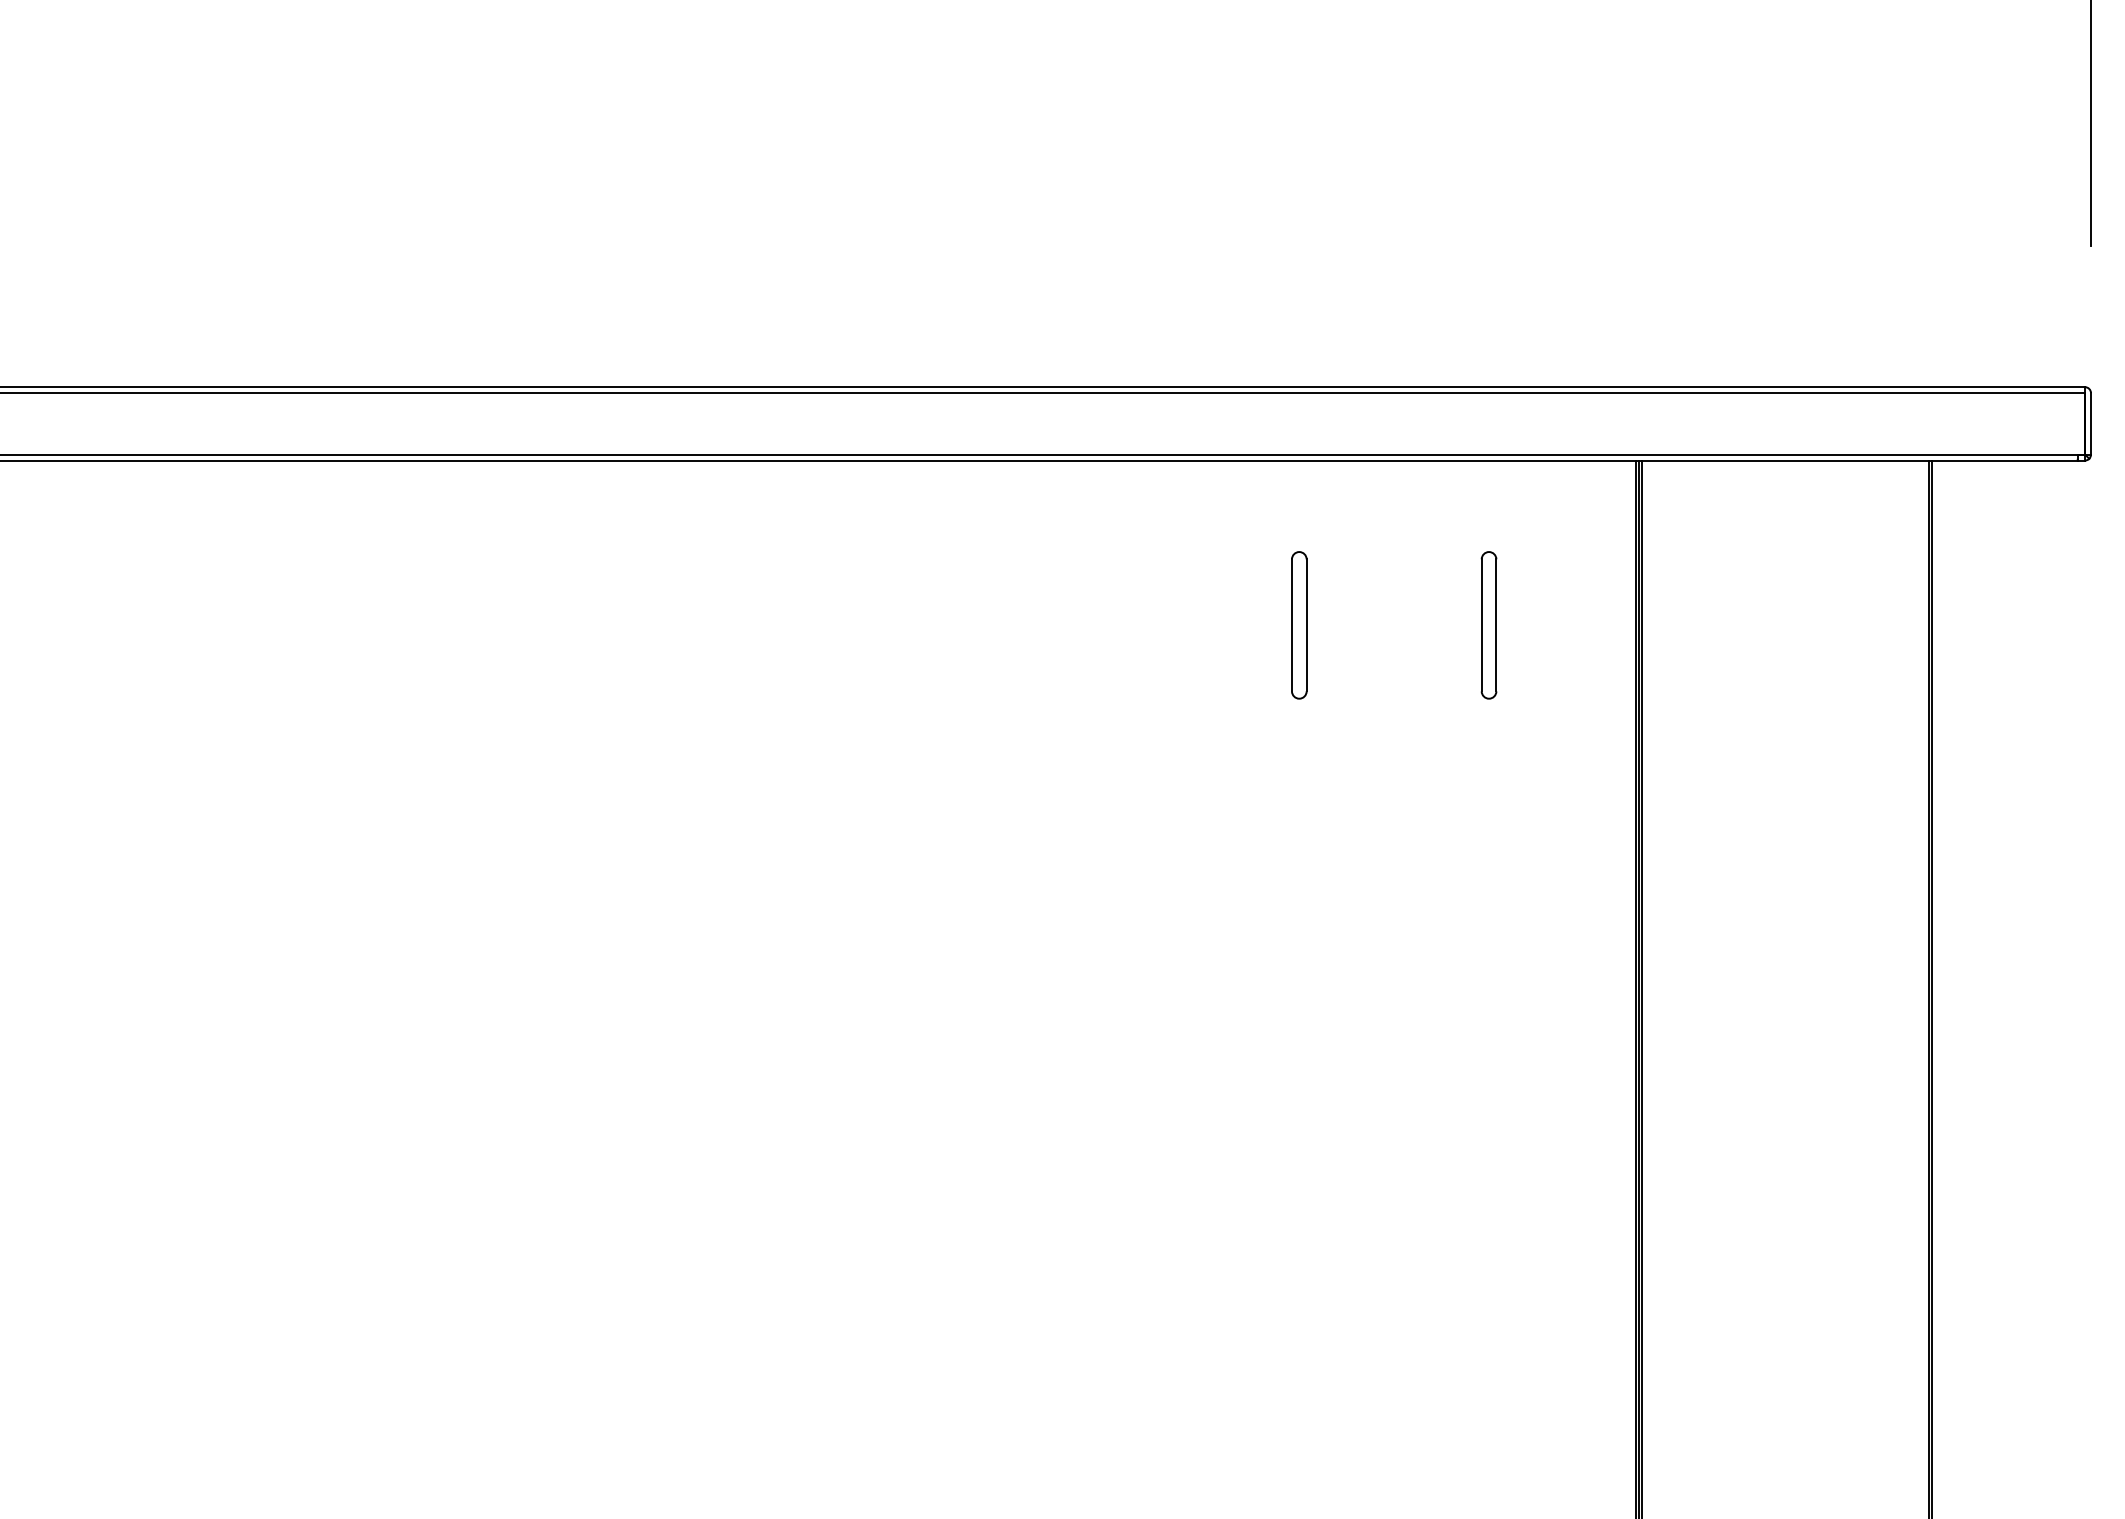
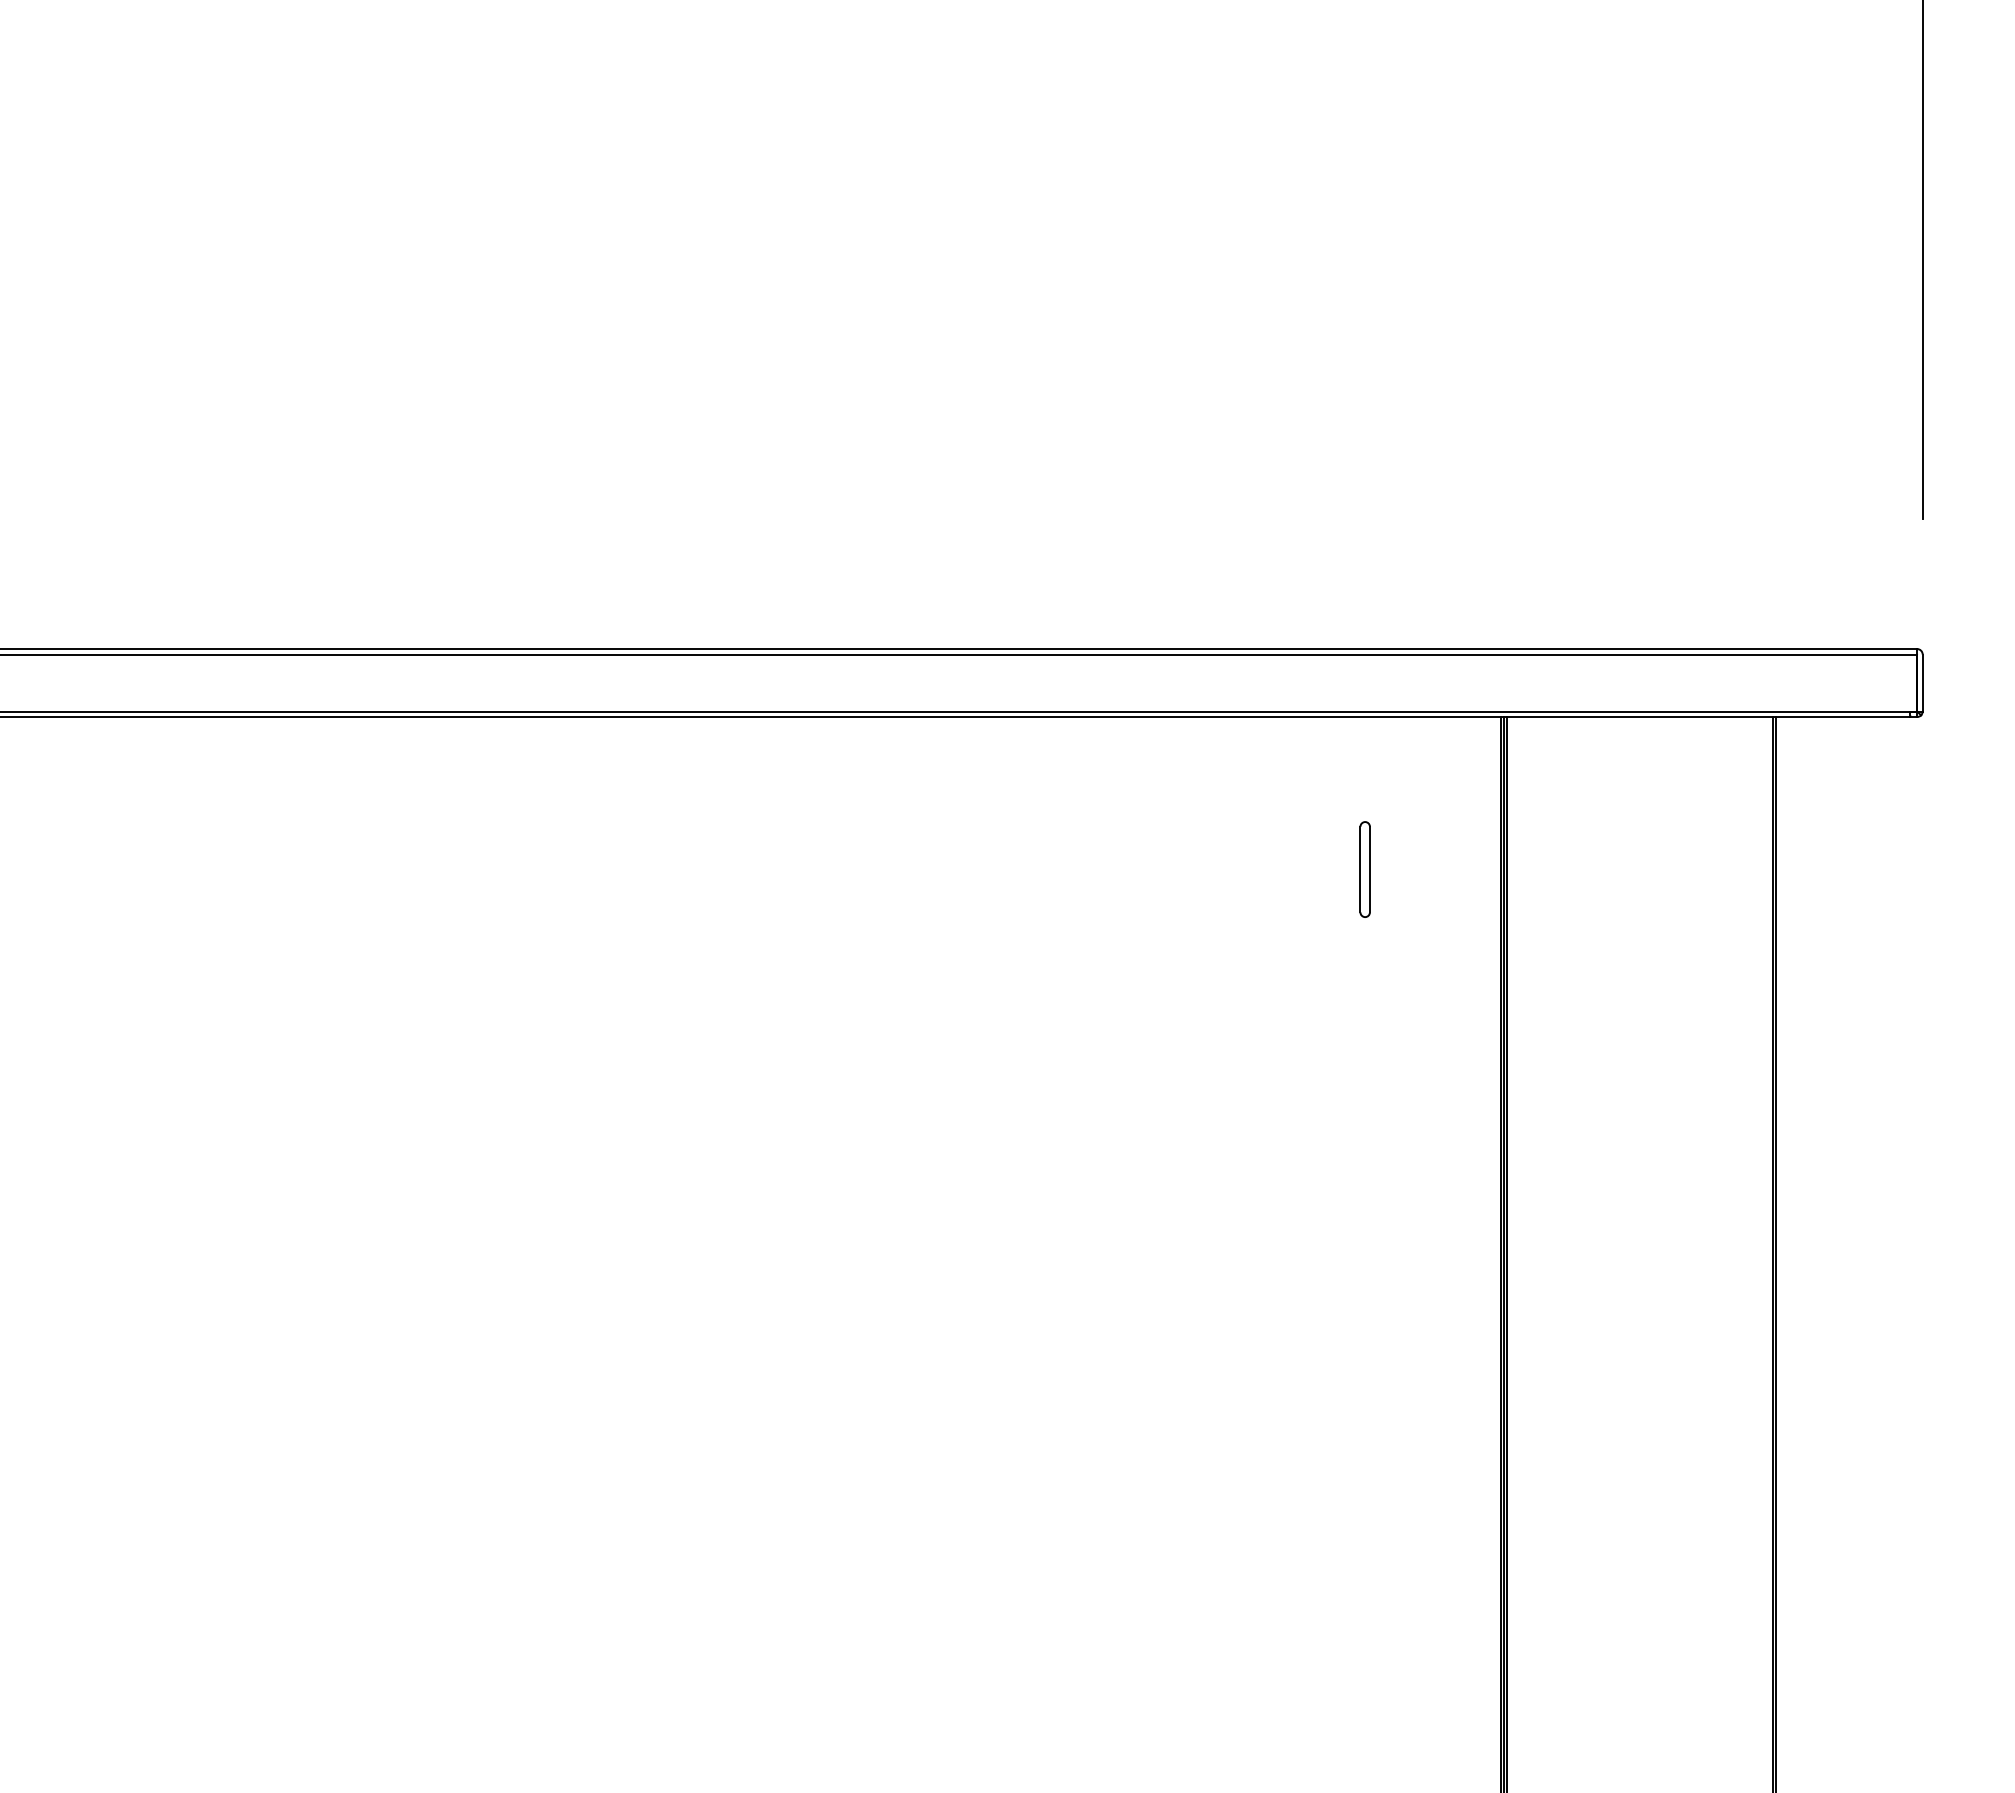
part: (1299, 625) -> (1189, 869), removed
part: (1488, 625) -> (1364, 869), size x0.7

